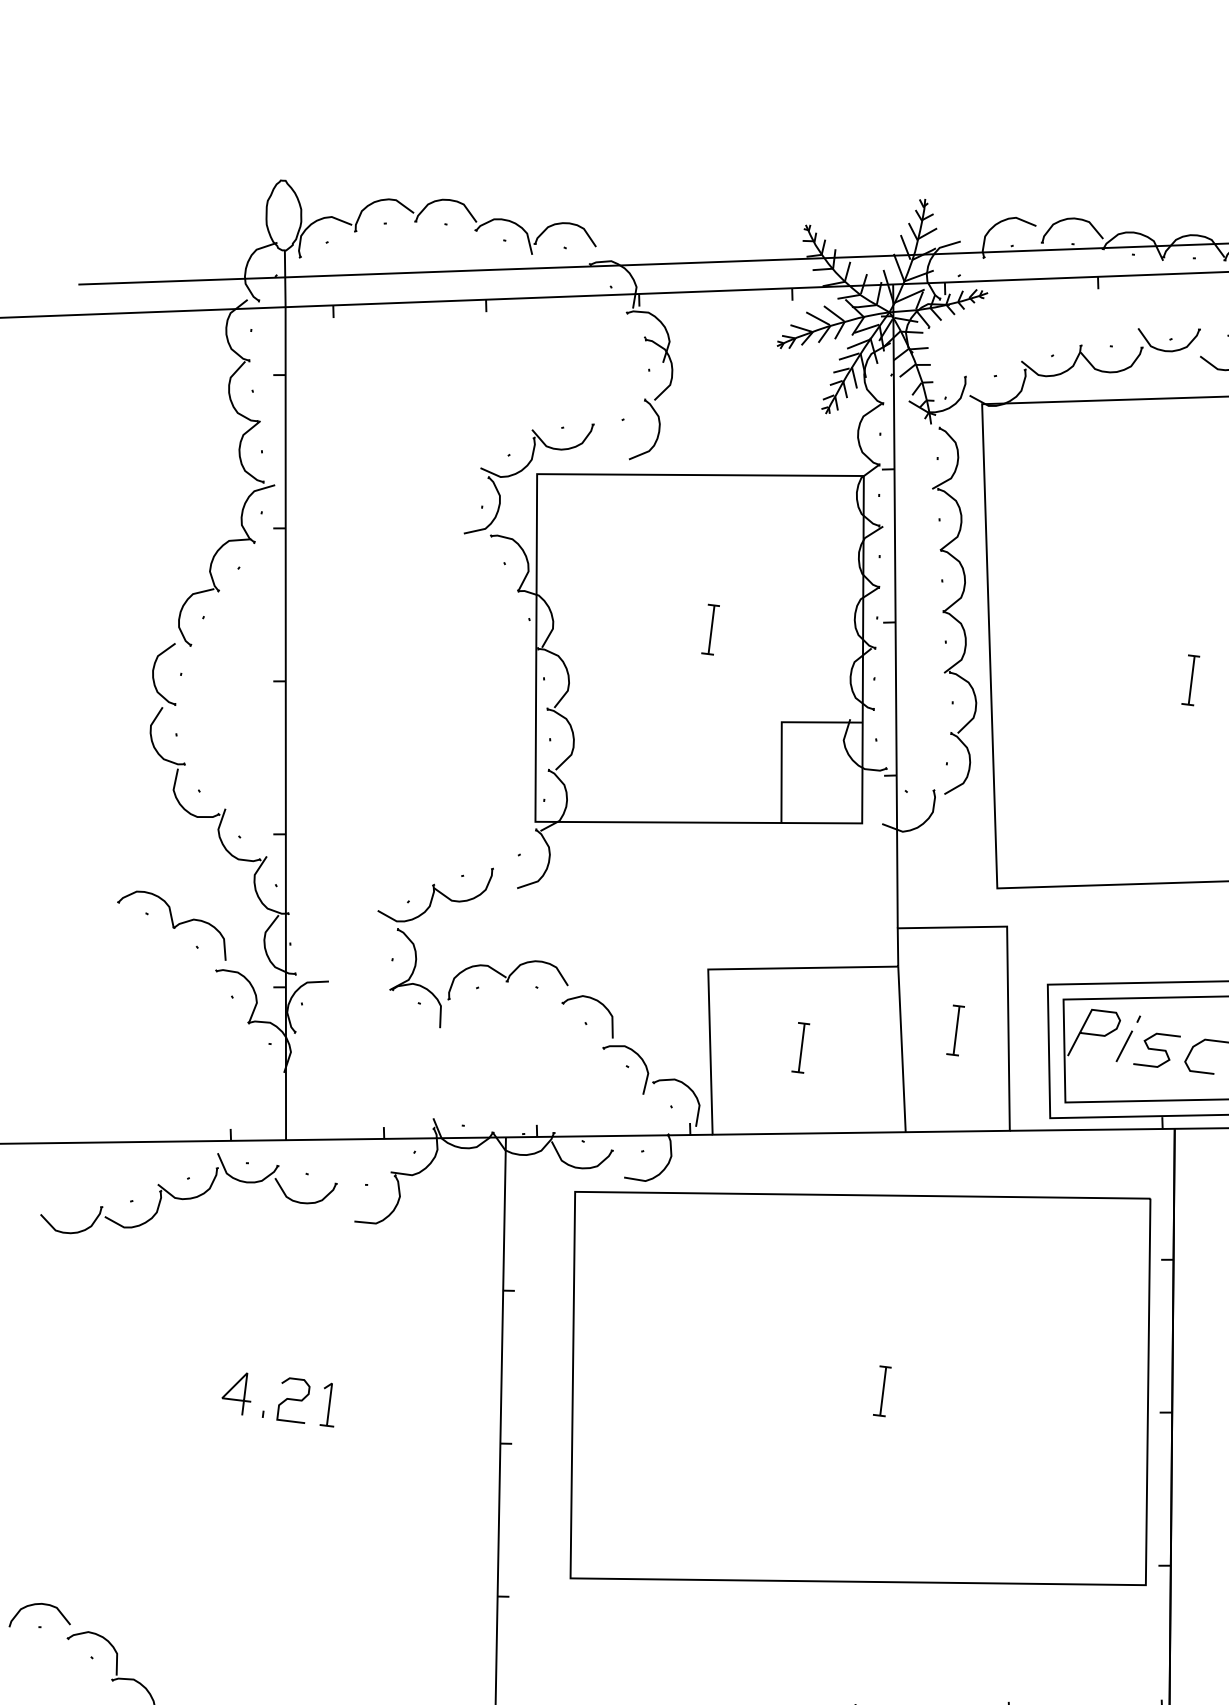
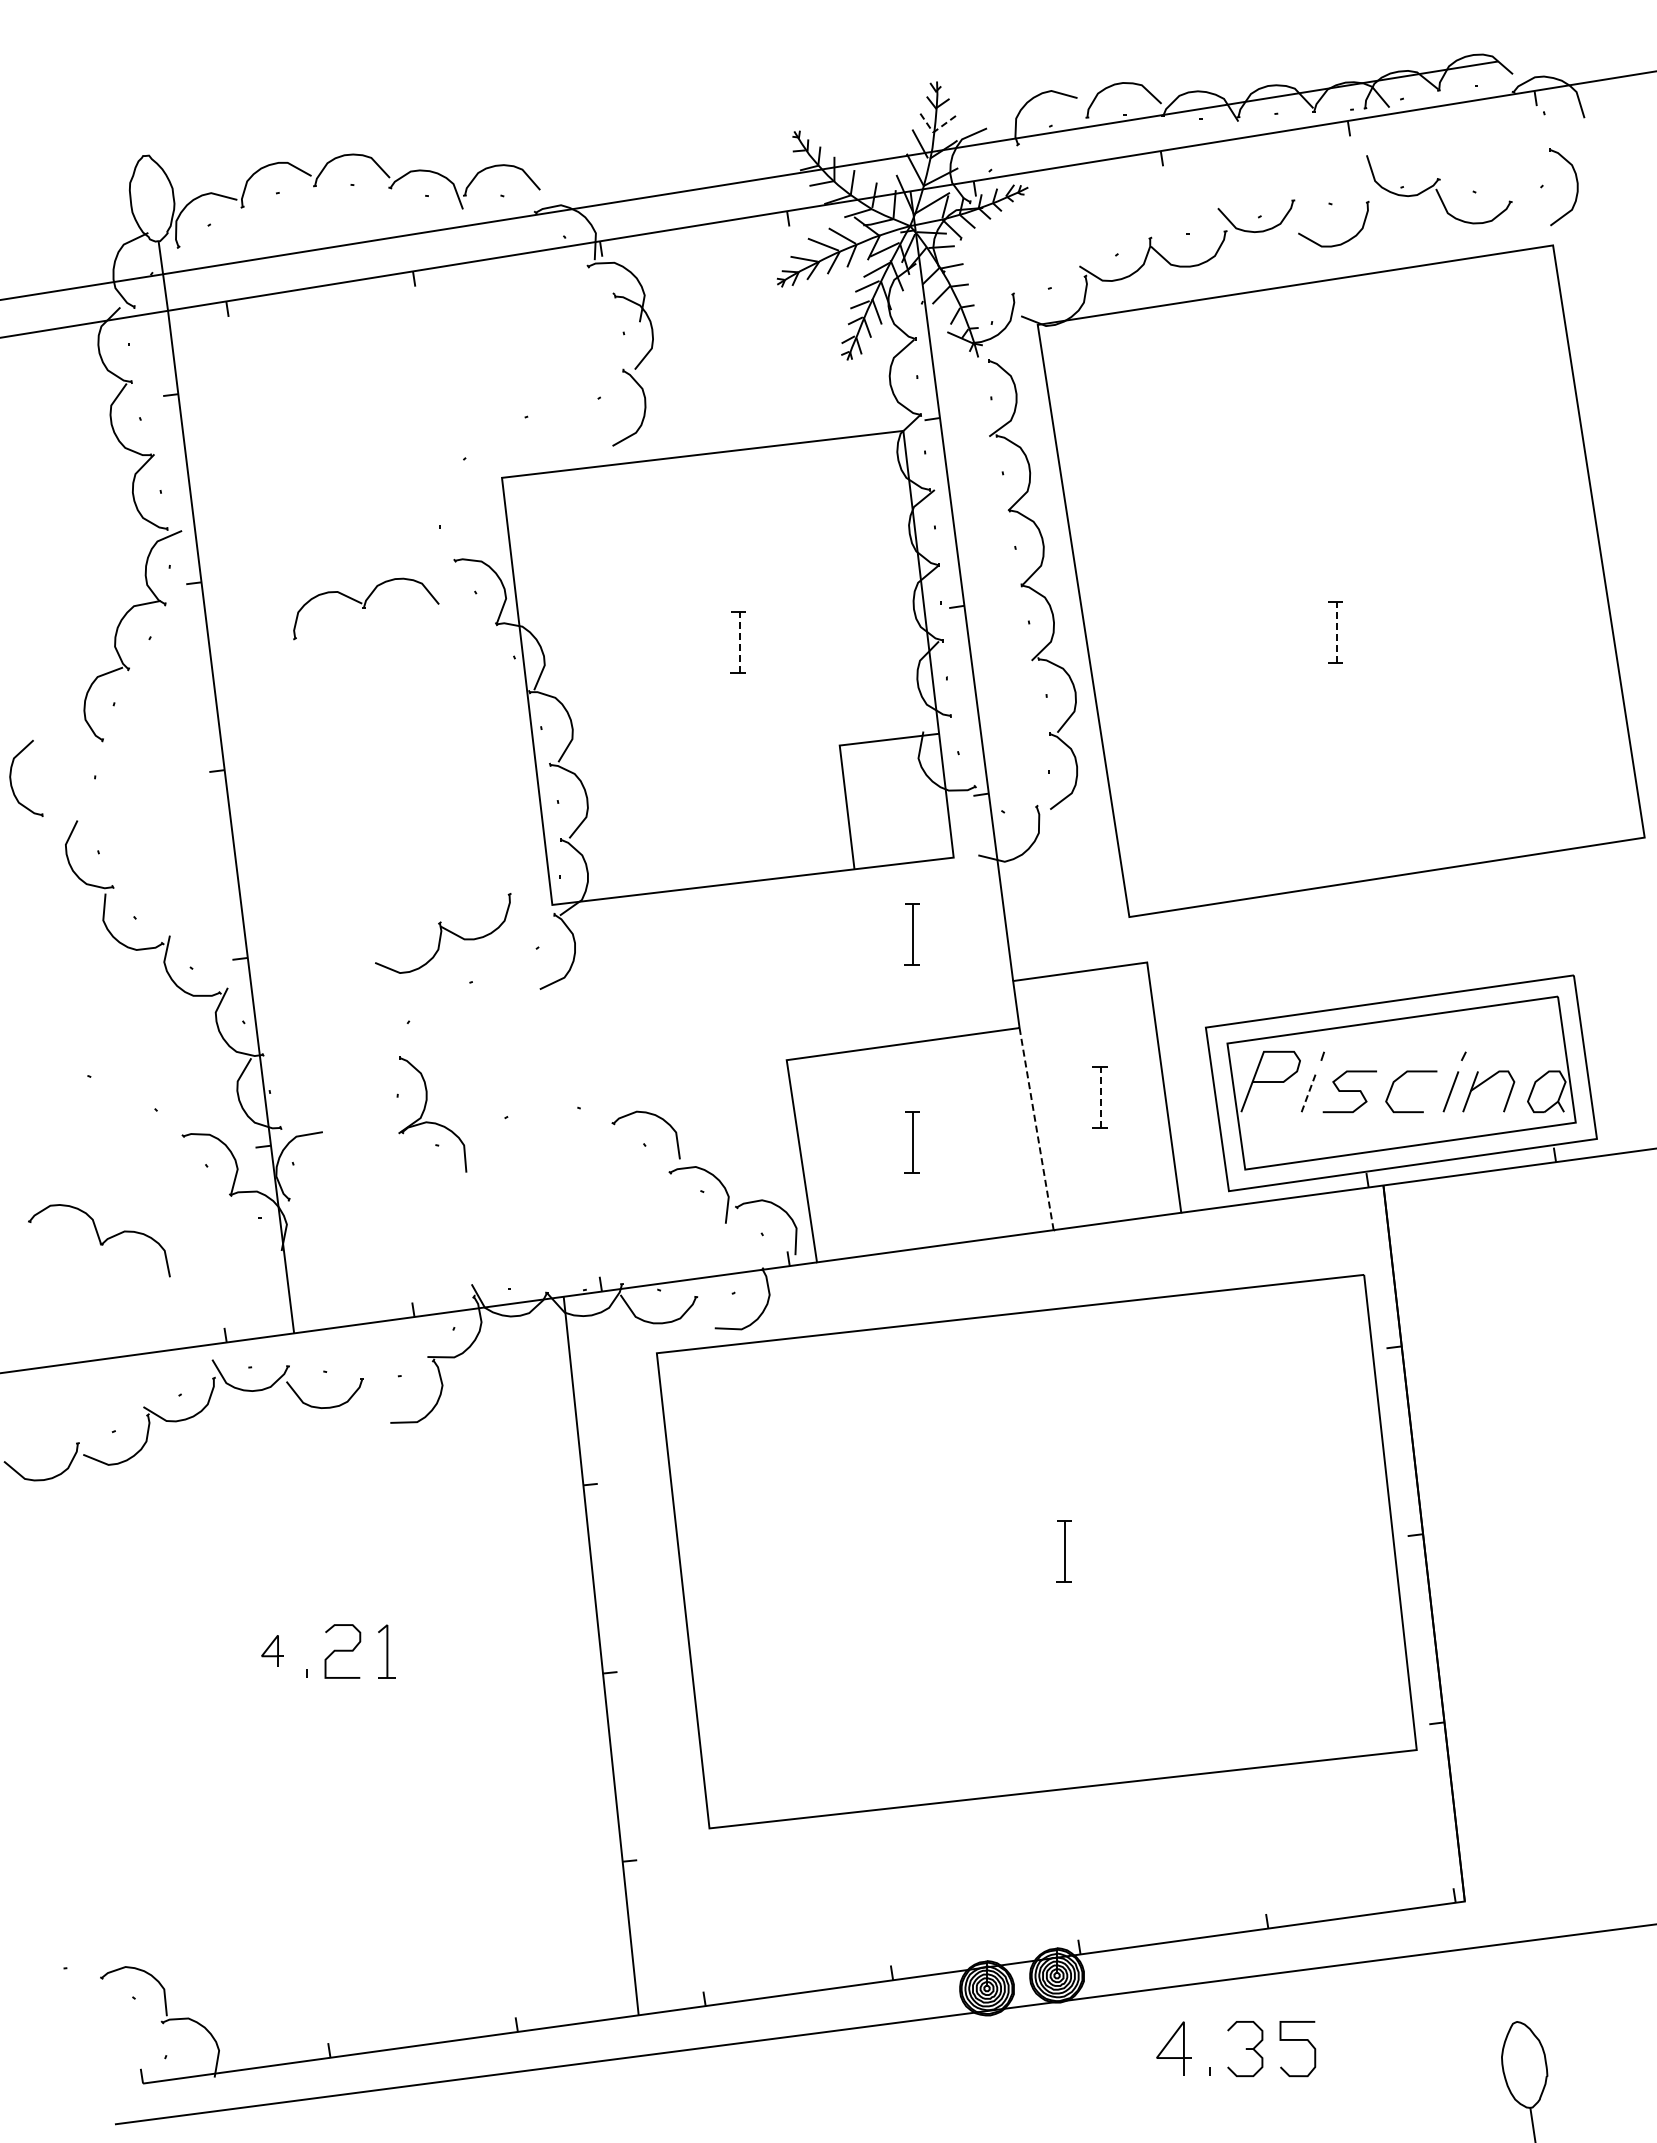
line: (918, 238) -> (934, 131), solid -> dashed
part: (523, 470) -> (484, 475), removed
line: (711, 629) -> (739, 642), solid -> dashed
part: (154, 671) -> (11, 778), moved
line: (1191, 679) -> (1336, 631), solid -> dashed
part: (820, 880) -> (911, 934), added
part: (435, 893) -> (443, 933), moved
part: (172, 924) -> (99, 1240), moved
part: (509, 981) -> (366, 608), moved
line: (956, 1030) -> (1100, 1097), solid -> dashed
line: (1124, 1046) -> (1309, 1091), solid -> dashed
line: (901, 1050) -> (1036, 1130), solid -> dashed
part: (237, 1392) -> (272, 1650), size x0.6
curve: (37, 1605) -> (59, 1941), removed

